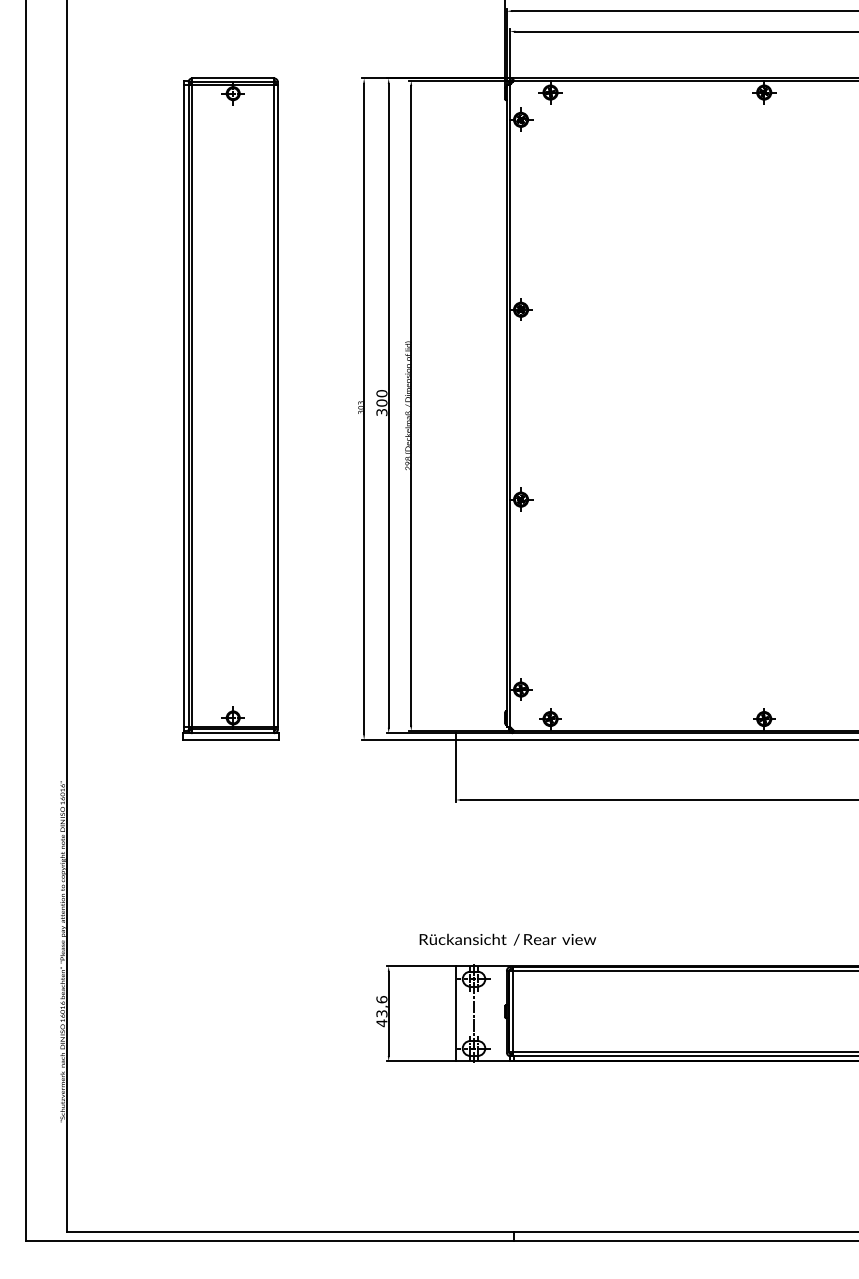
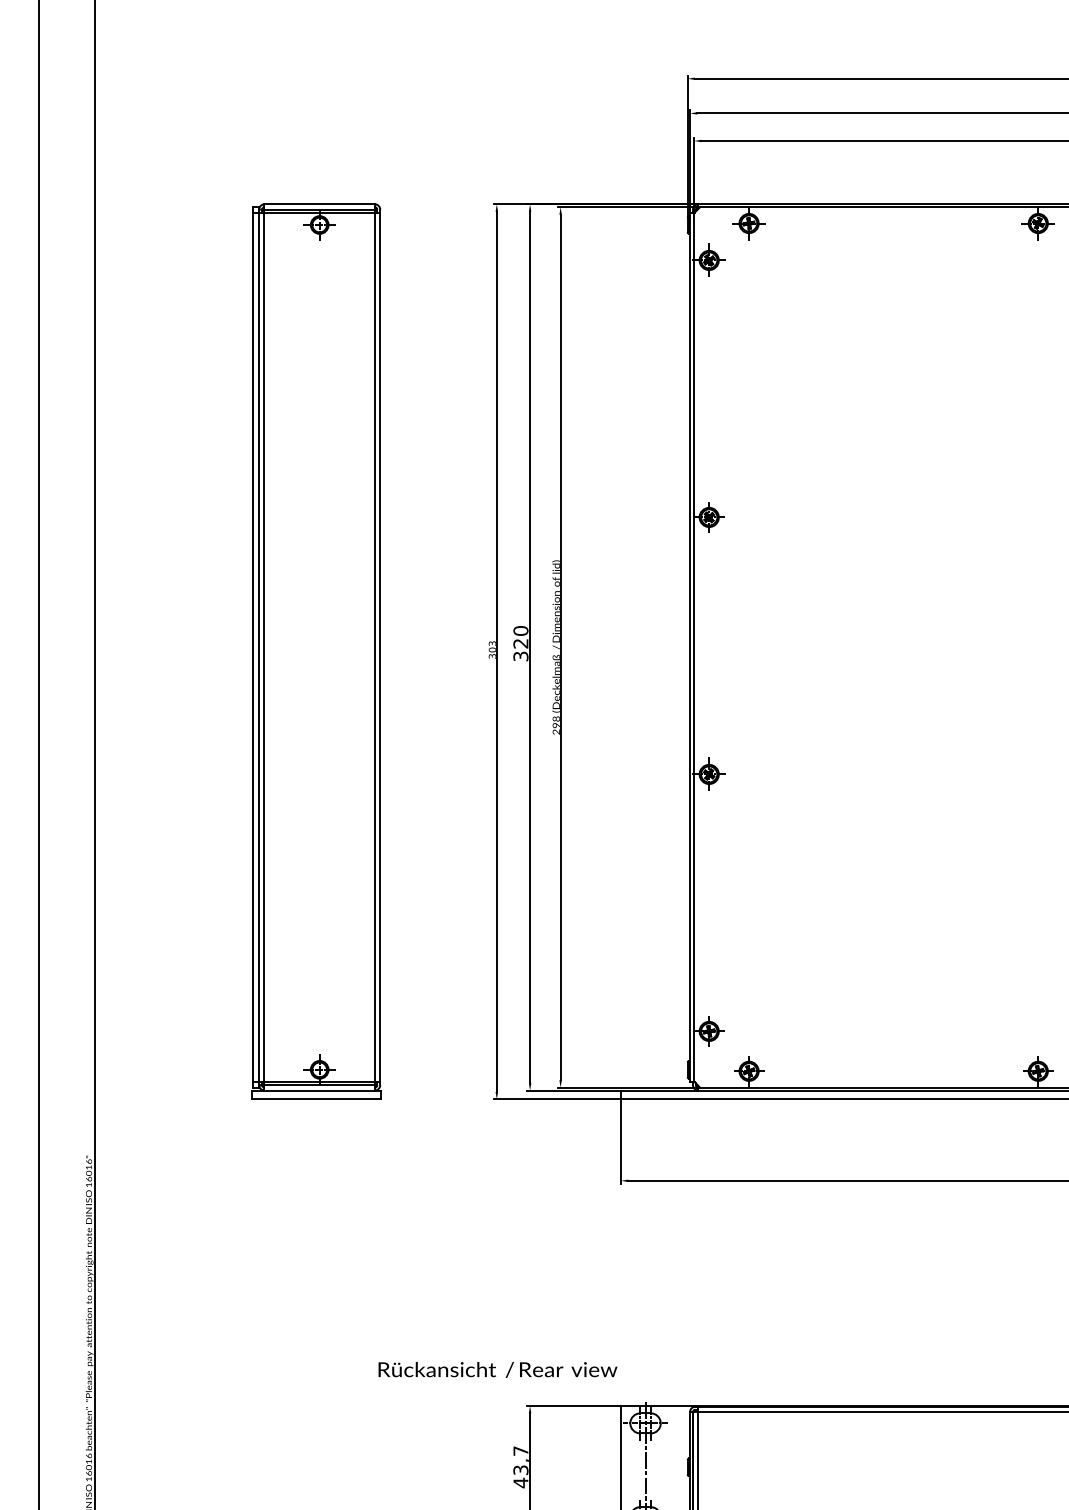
text: (381, 402) -> (520, 642), 300 -> 320
text: (507, 939) -> (497, 1369), moved
text: (381, 999) -> (520, 1450), 43,6 -> 43,7

